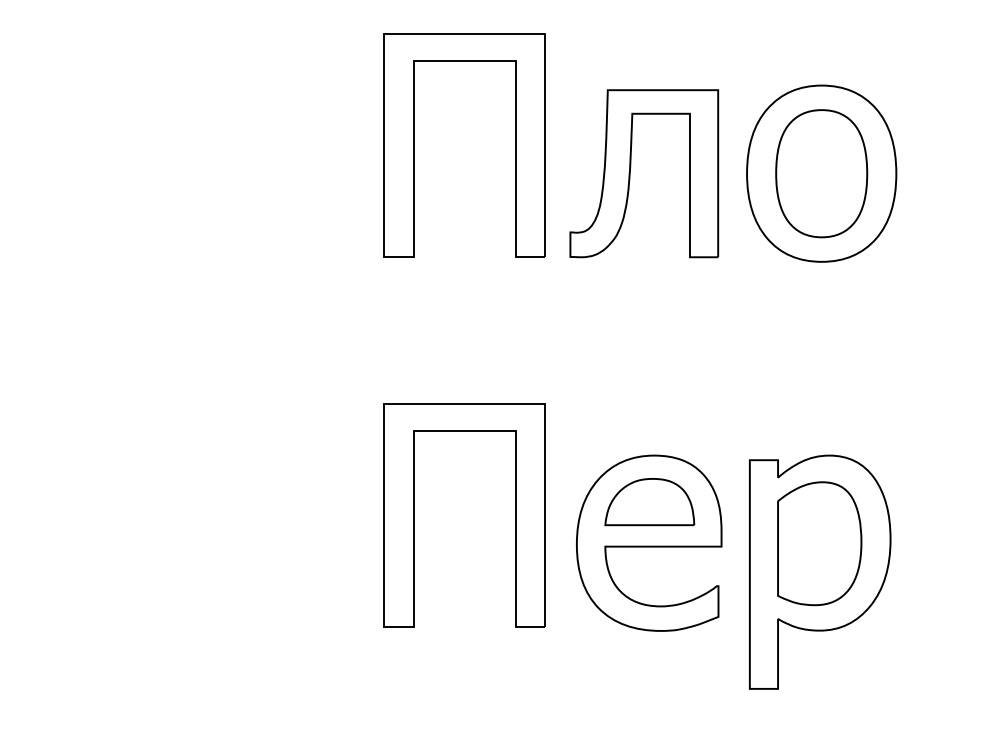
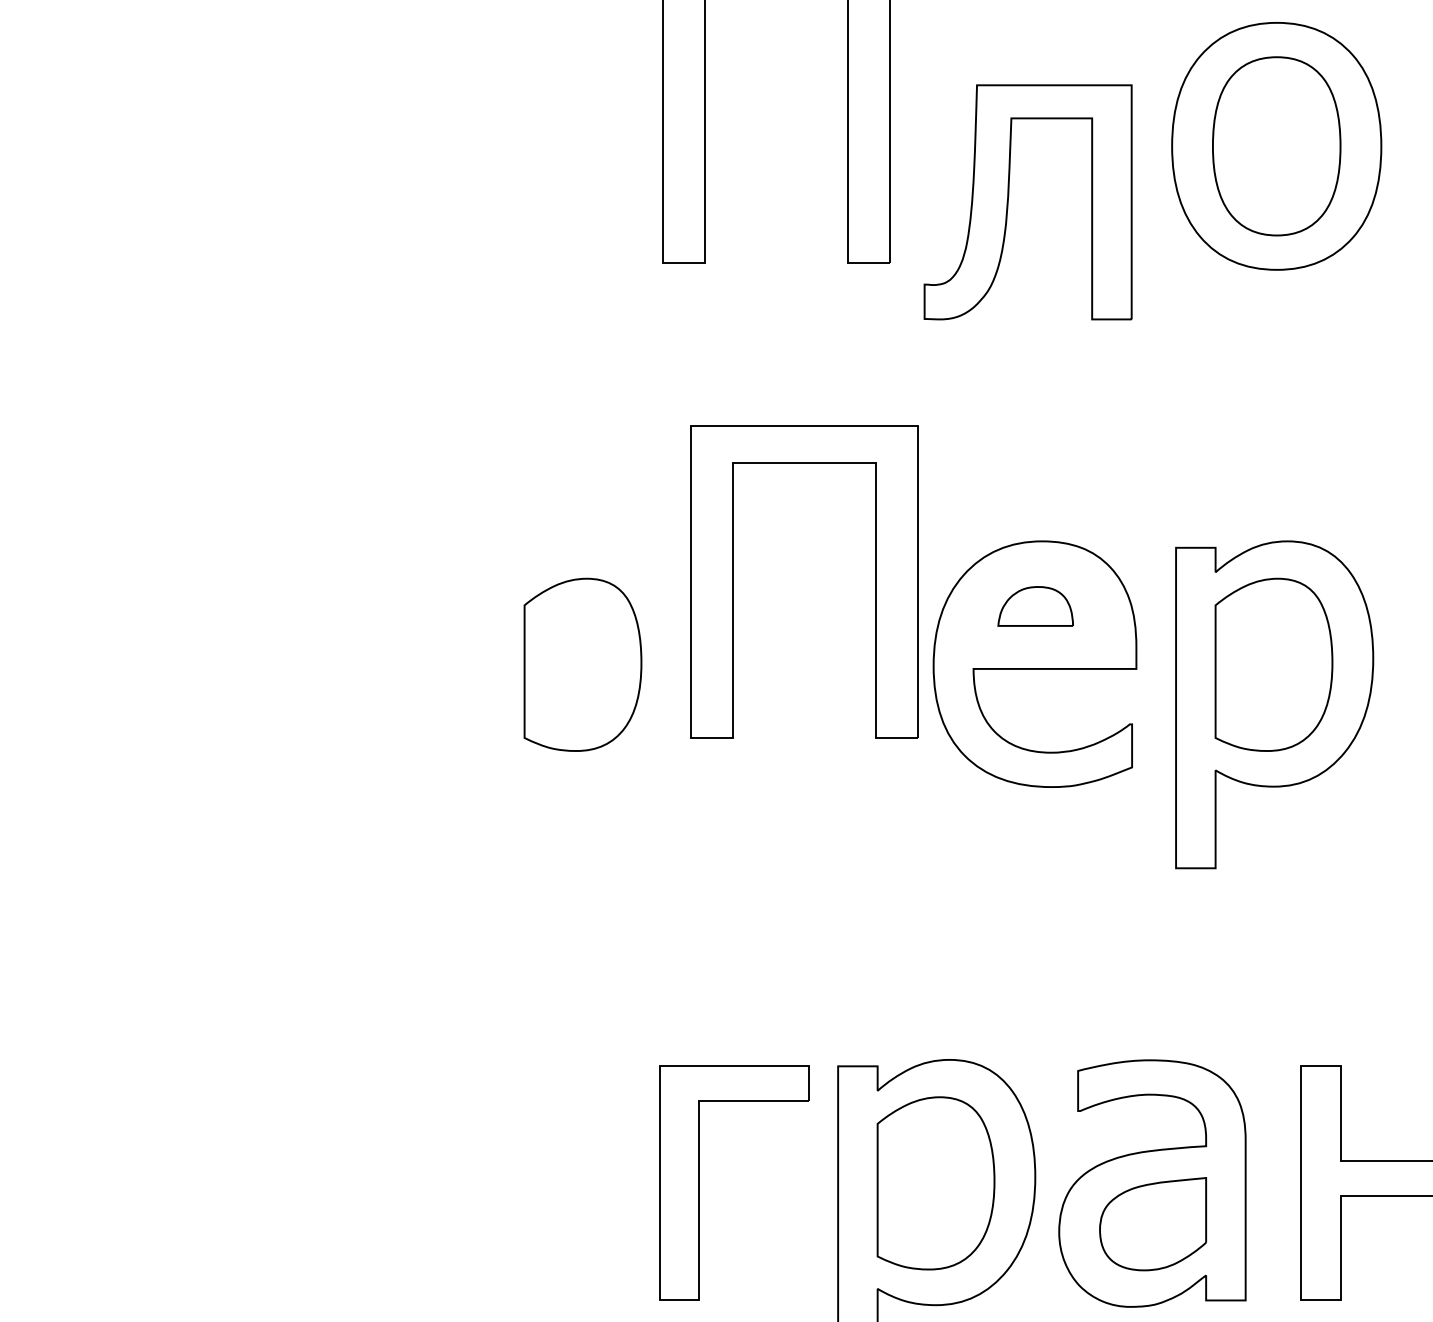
part: (630, 169) -> (1009, 196), moved
part: (649, 502) -> (1035, 606), size x0.6
part: (414, 515) -> (733, 581), moved
part: (326, 543) -> (582, 664), added

